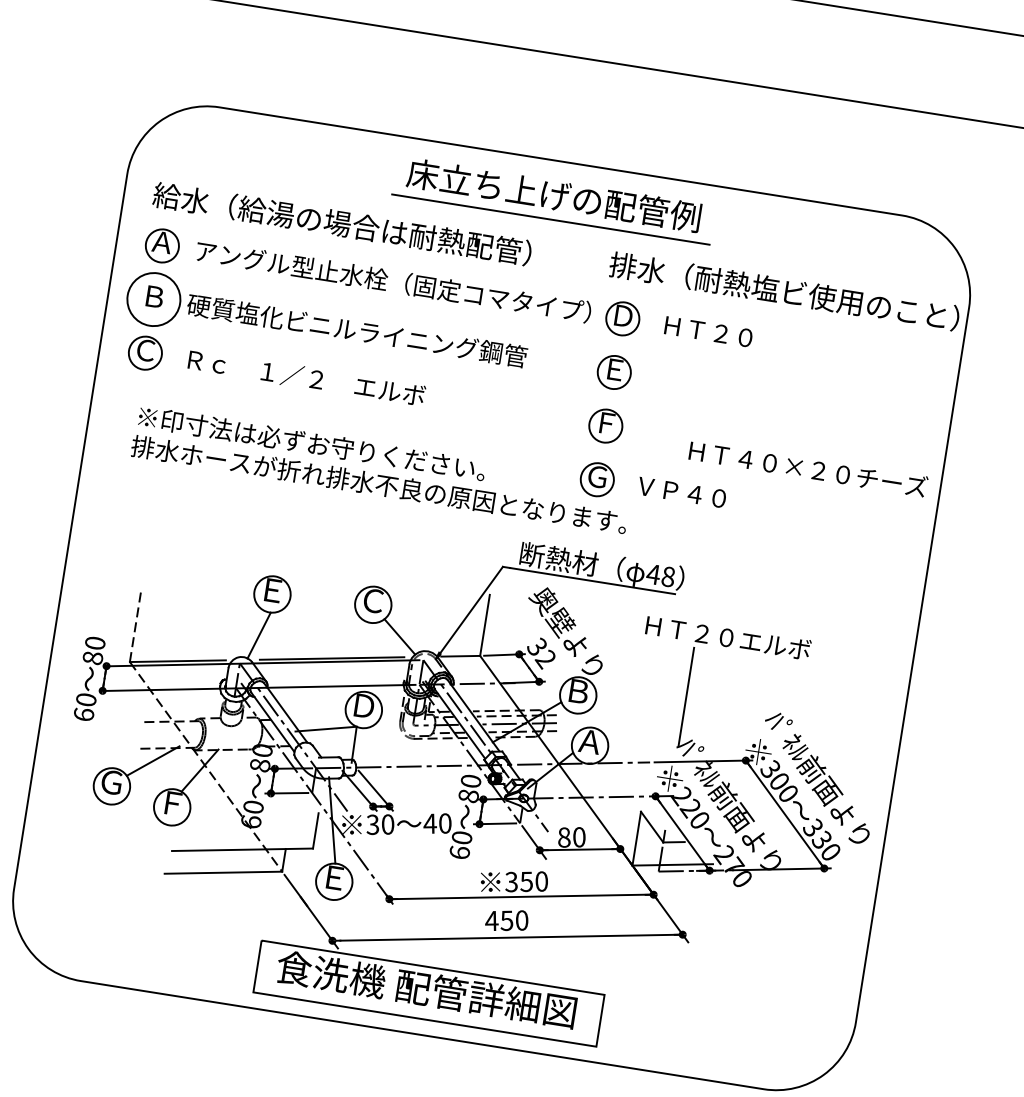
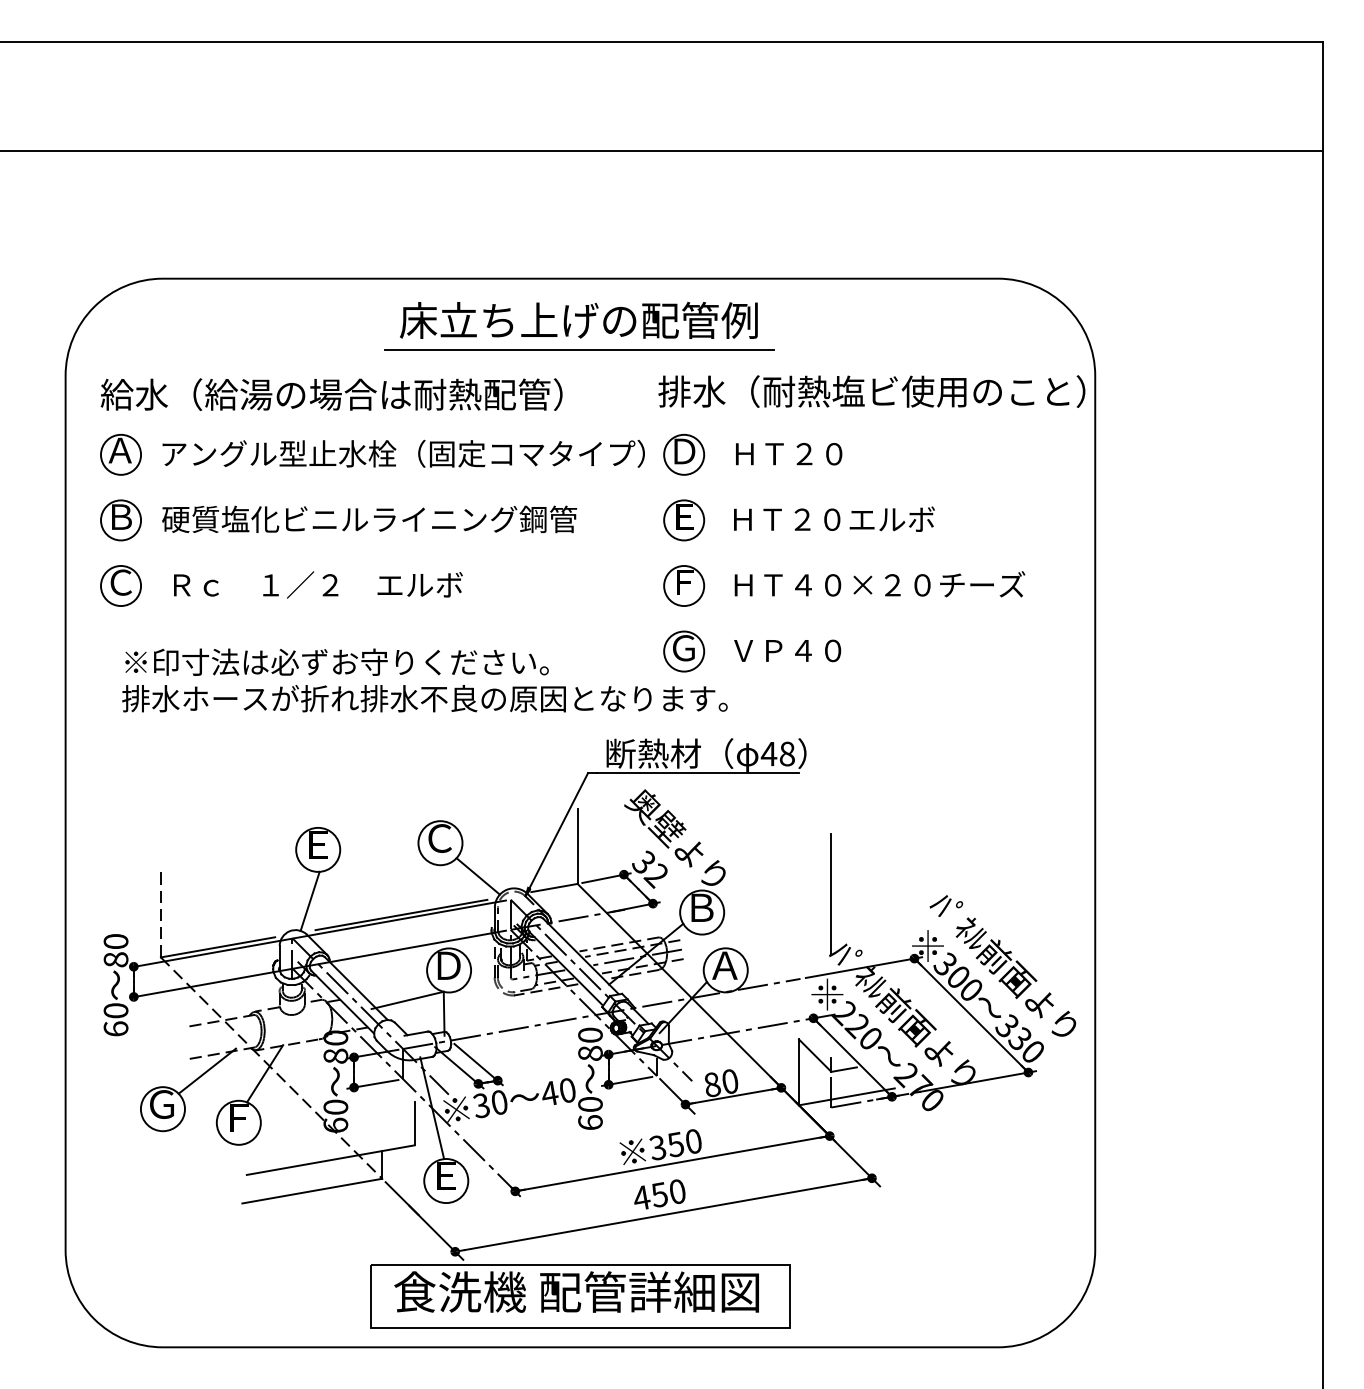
circle: (154, 299) -> (121, 520), size x0.62
text: (808, 468) -> (879, 584), moved
text: (728, 637) -> (834, 518), moved

